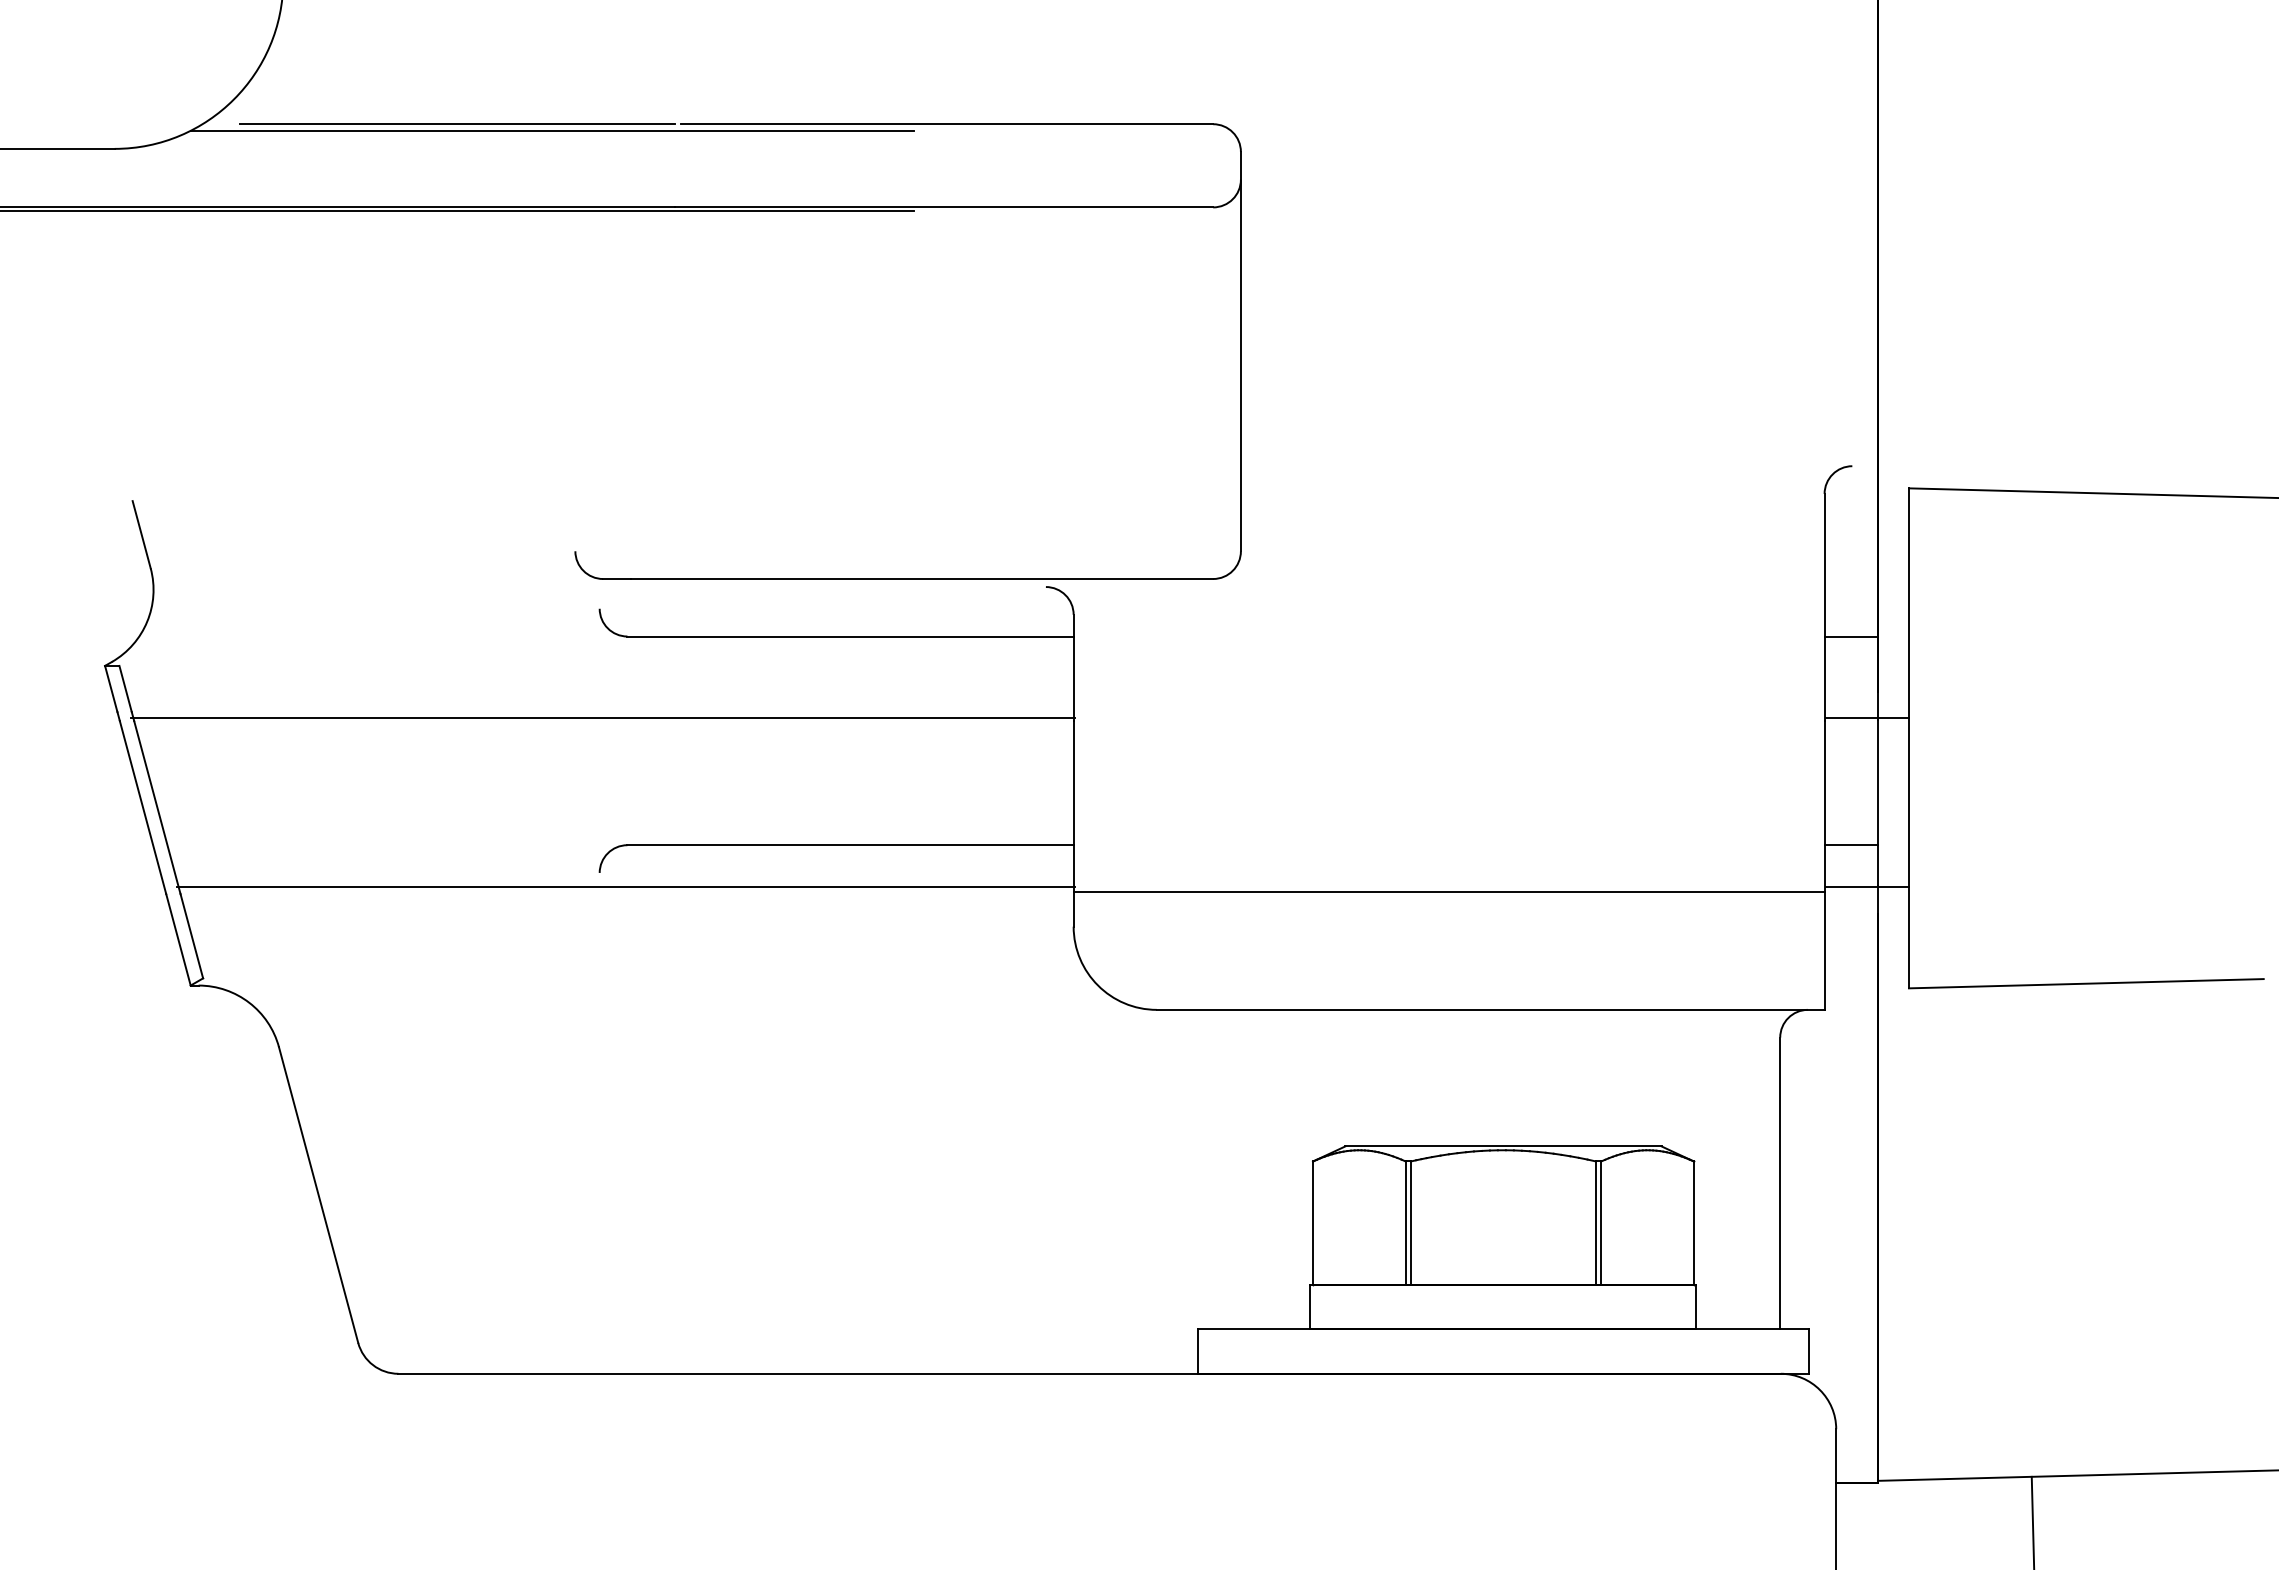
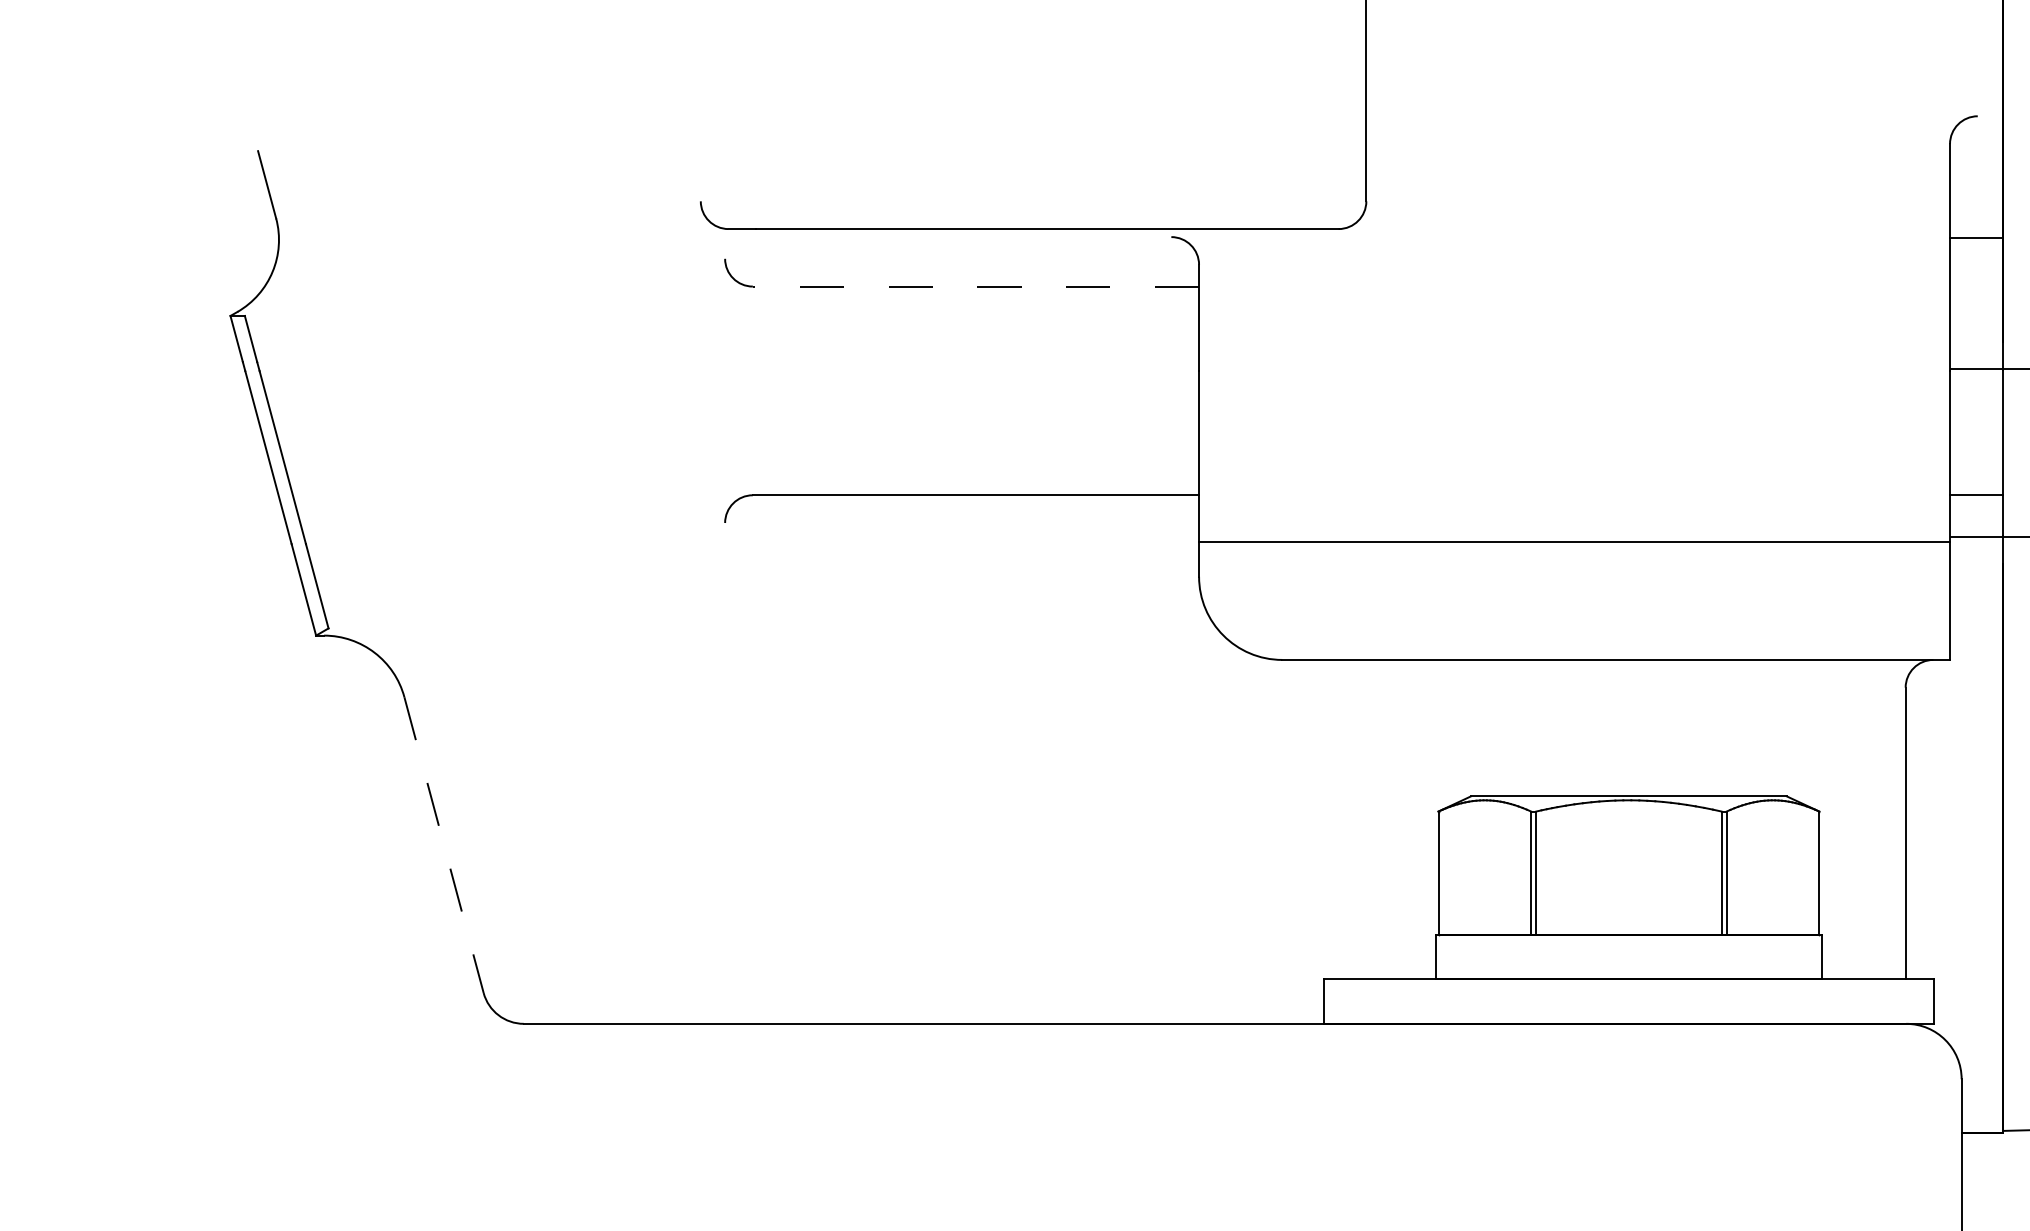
line: (850, 636) -> (975, 286), solid -> dashed
line: (1850, 636) -> (1975, 237), moved
line: (602, 718) -> (727, 368), removed
line: (625, 887) -> (750, 537), removed
line: (318, 1195) -> (443, 845), solid -> dashed

